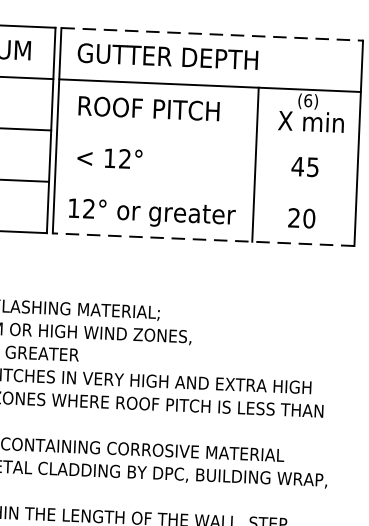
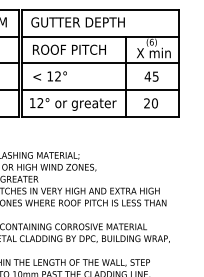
line: (214, 33) -> (101, 9), dashed -> solid
line: (207, 137) -> (100, 63), added
line: (205, 187) -> (100, 89), added
line: (203, 239) -> (100, 116), dashed -> solid

